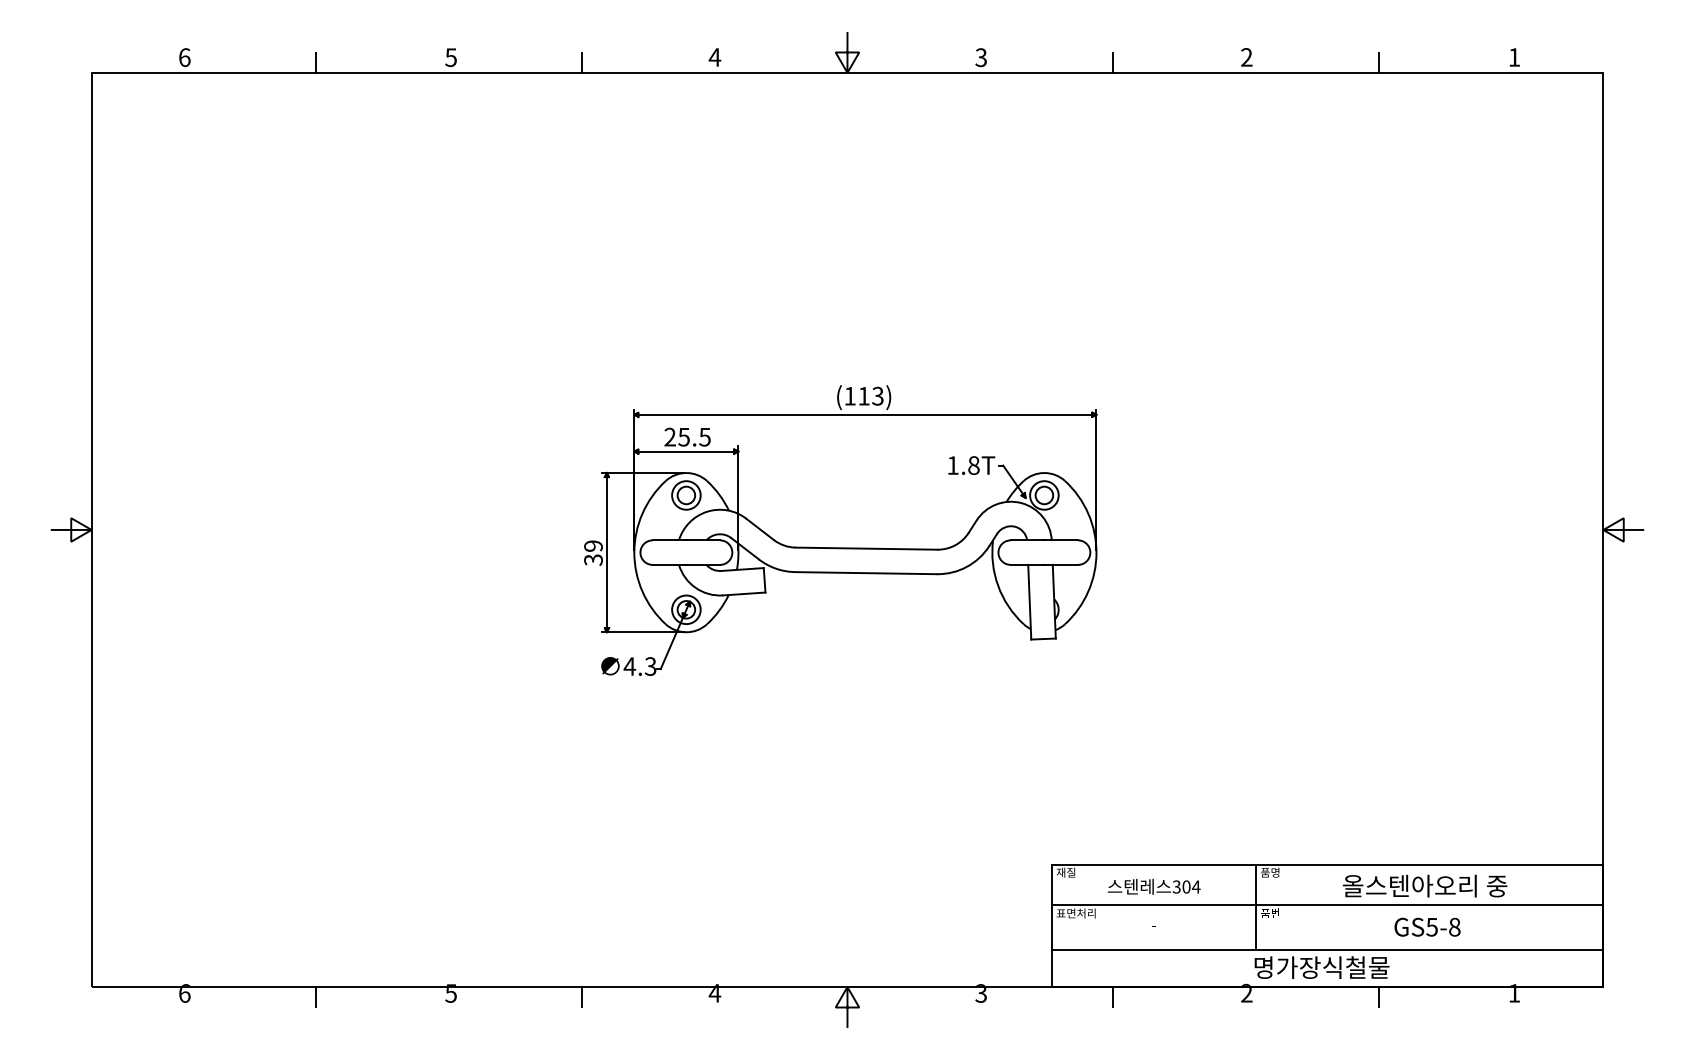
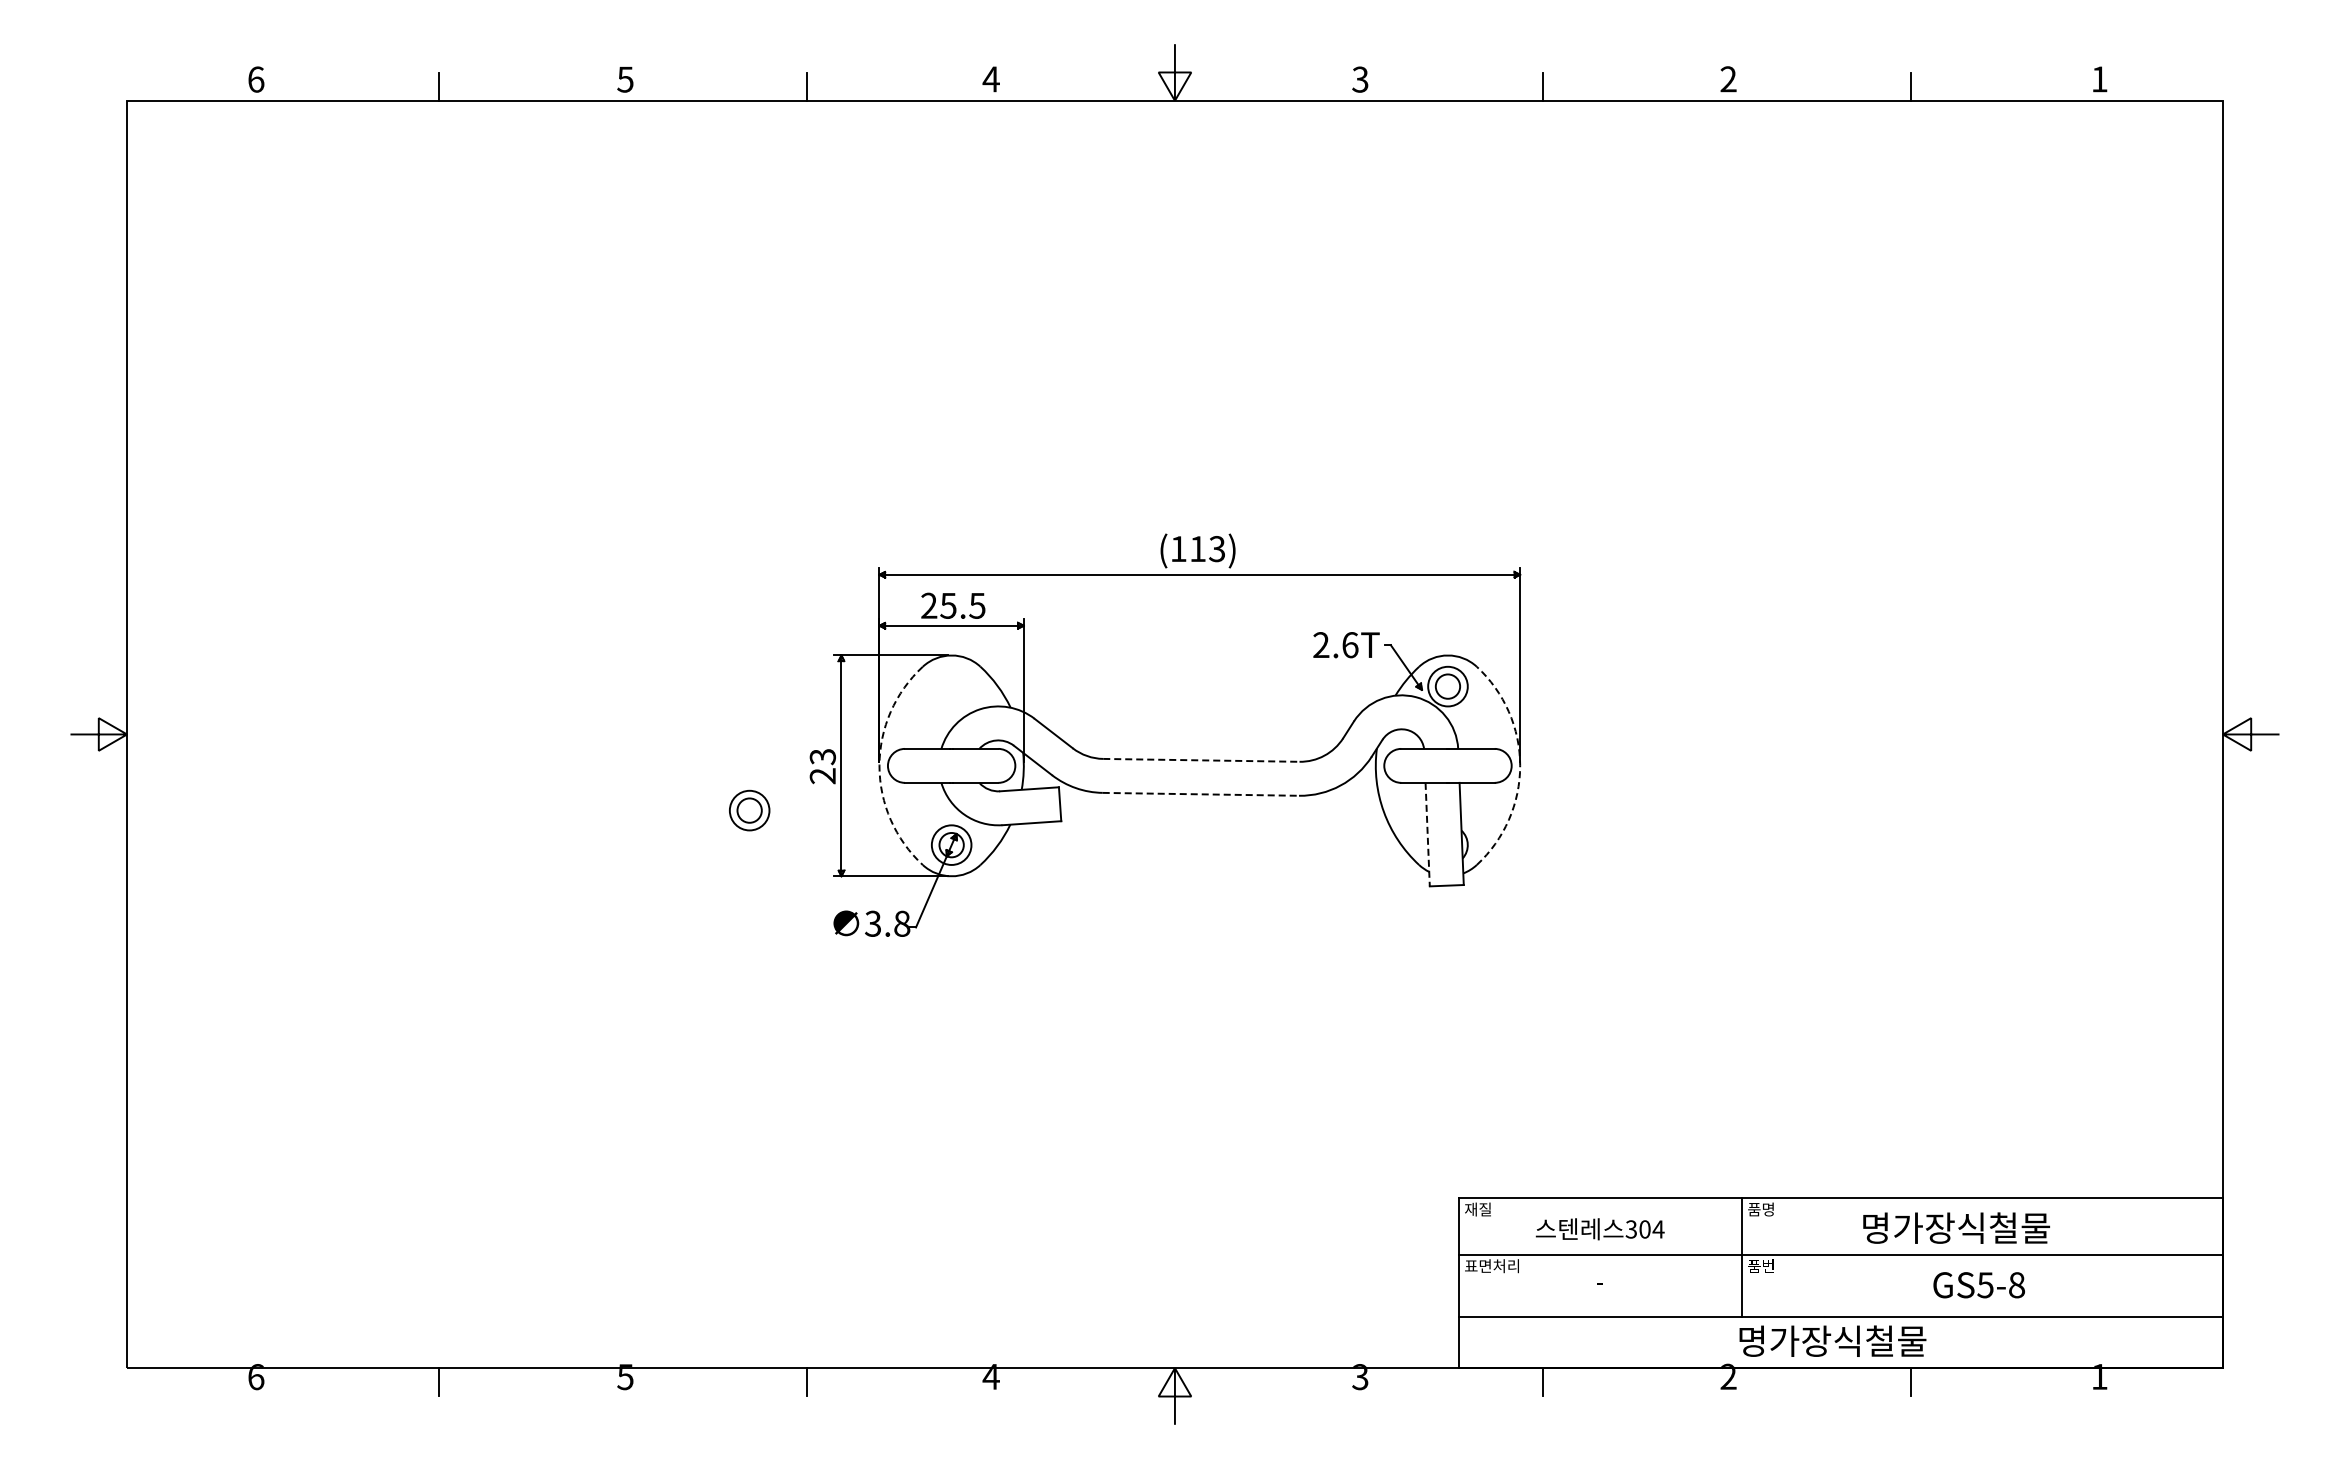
text: (963, 465) -> (1335, 645), 1.8T -> 2.6T
part: (686, 495) -> (749, 810), moved
line: (866, 548) -> (1201, 760), solid -> dashed
arc: (634, 552) -> (879, 765), solid -> dashed
arc: (1096, 552) -> (1520, 765), solid -> dashed
text: (593, 553) -> (822, 766), 39 -> 23
line: (866, 573) -> (1201, 794), solid -> dashed
line: (1029, 602) -> (1427, 834), solid -> dashed
text: (640, 666) -> (887, 923), 4.3 -> 3.8
text: (1424, 885) -> (1975, 1227), 올스텐아오리 중 -> 명가장식철물

